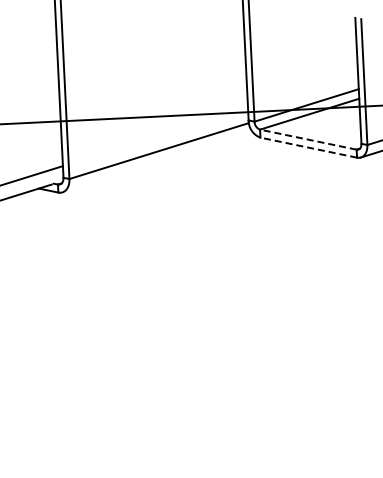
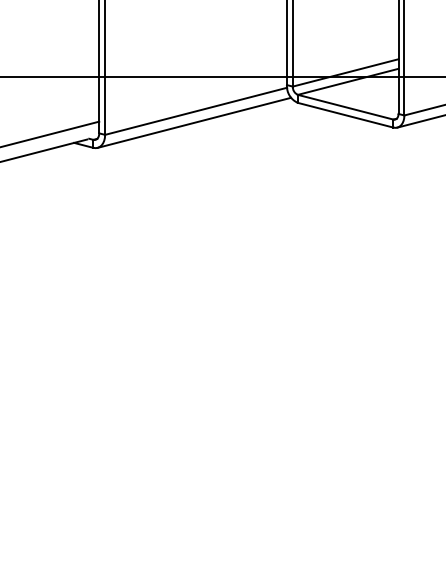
line: (308, 139) -> (345, 107), dashed -> solid
line: (308, 147) -> (345, 115), dashed -> solid
line: (158, 162) -> (194, 122), added

